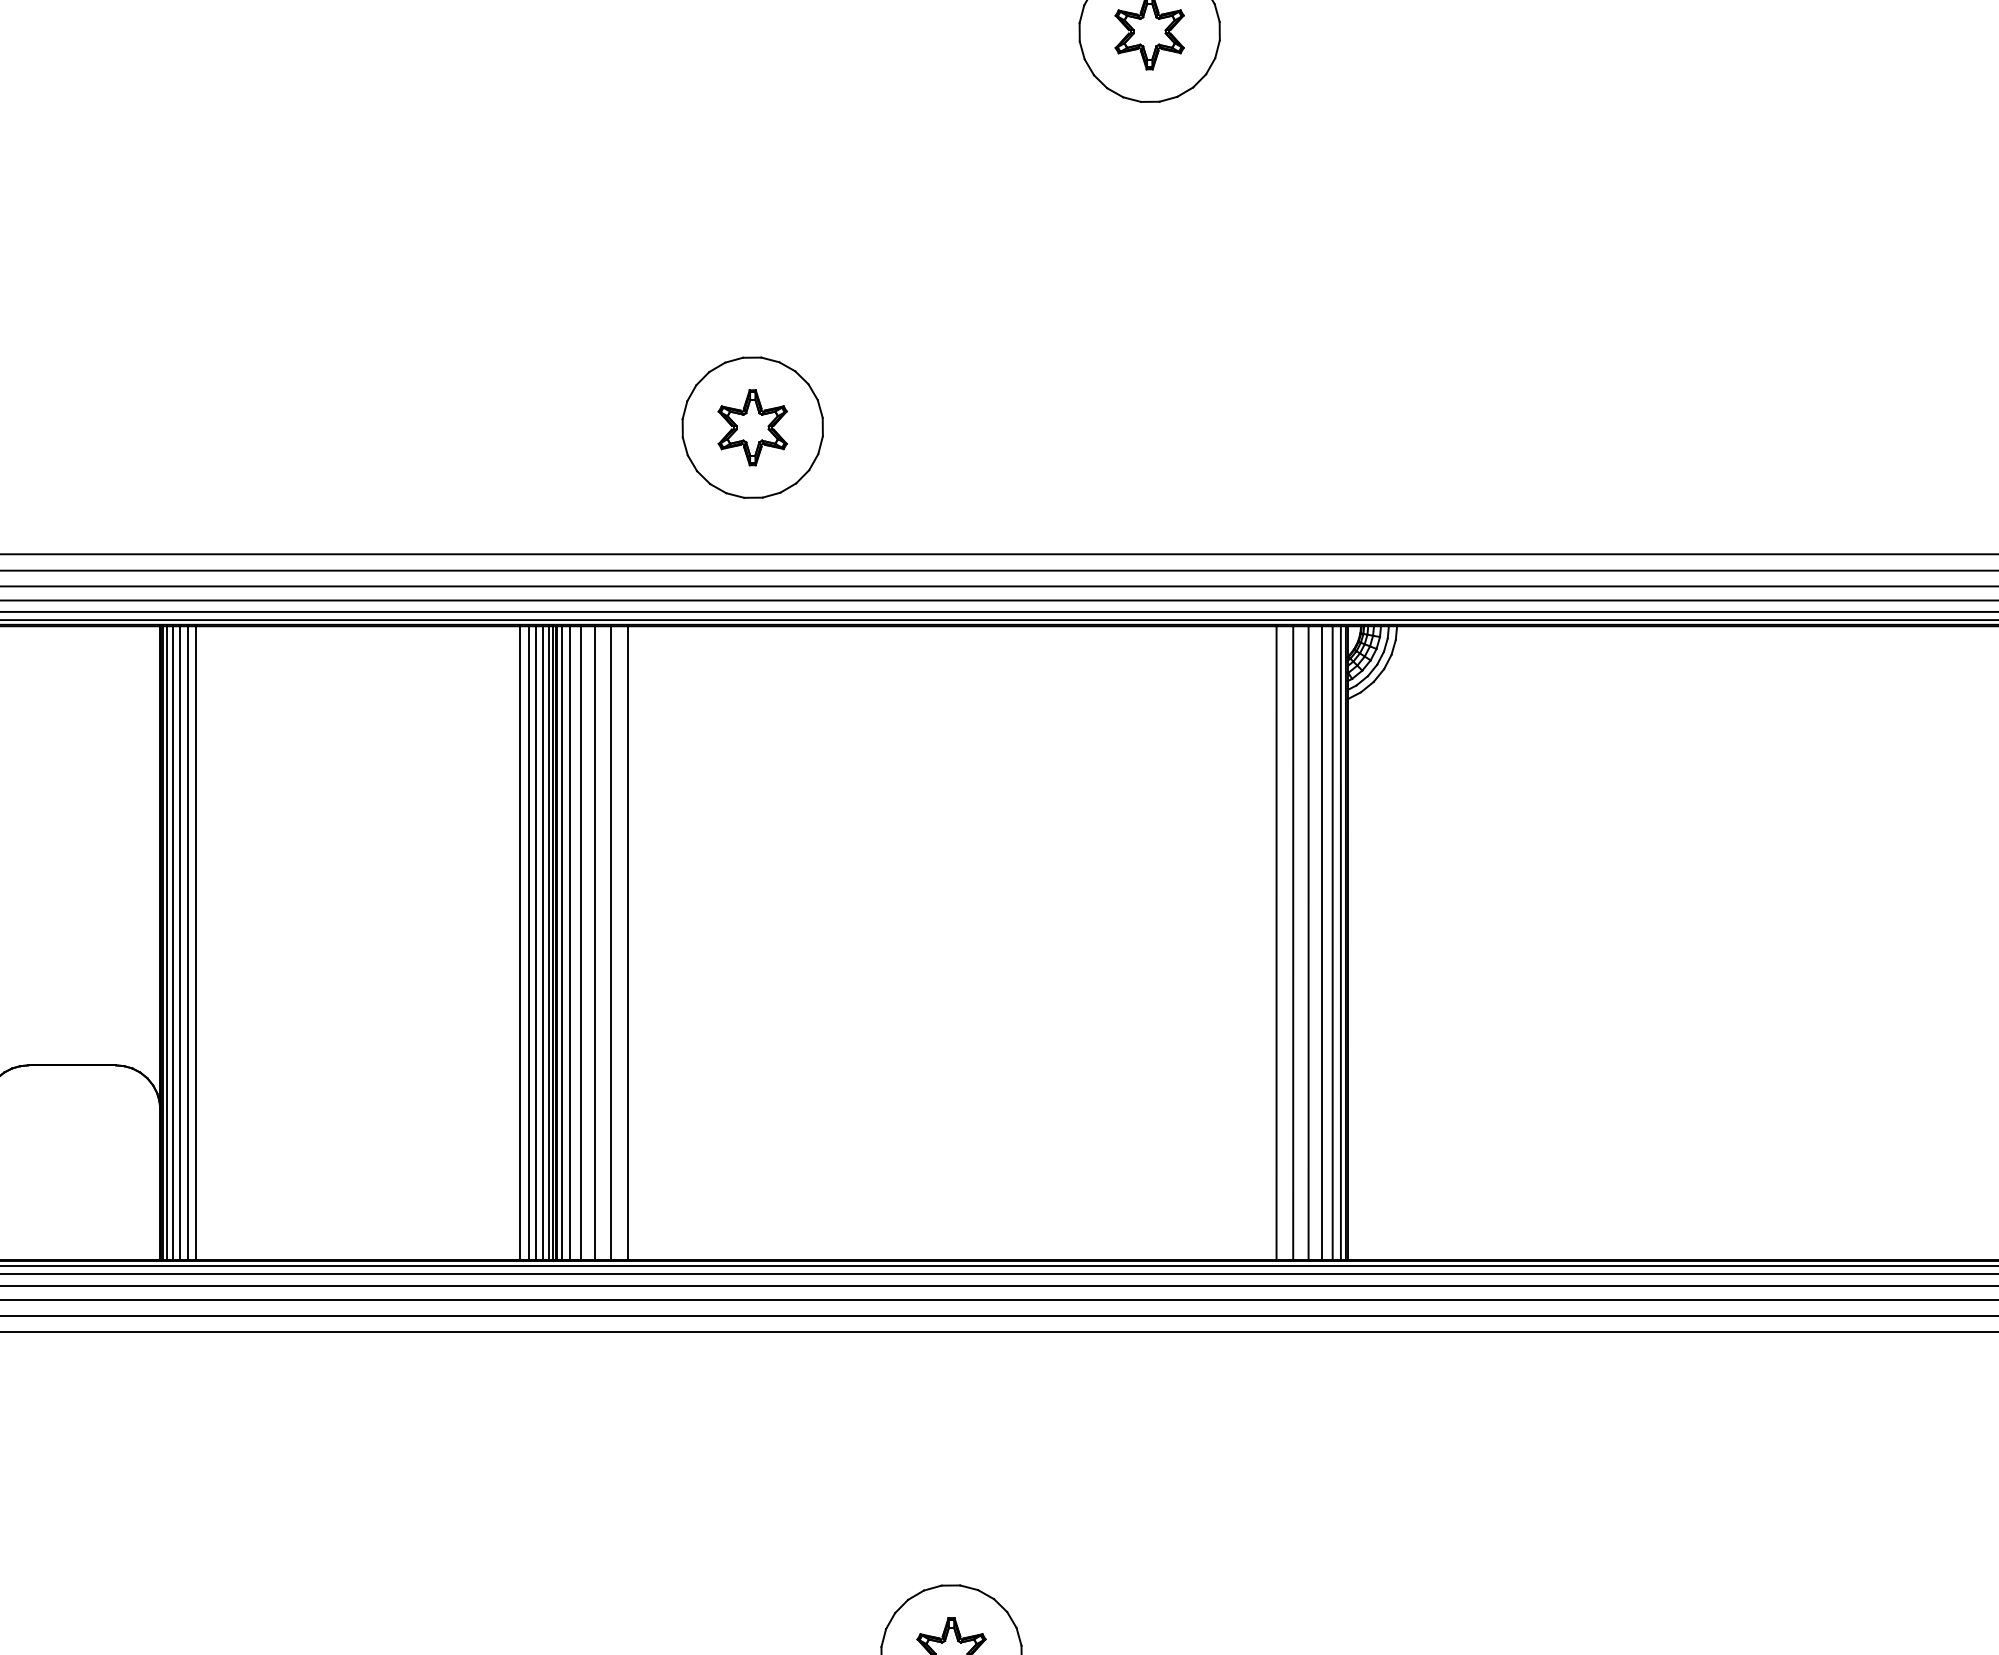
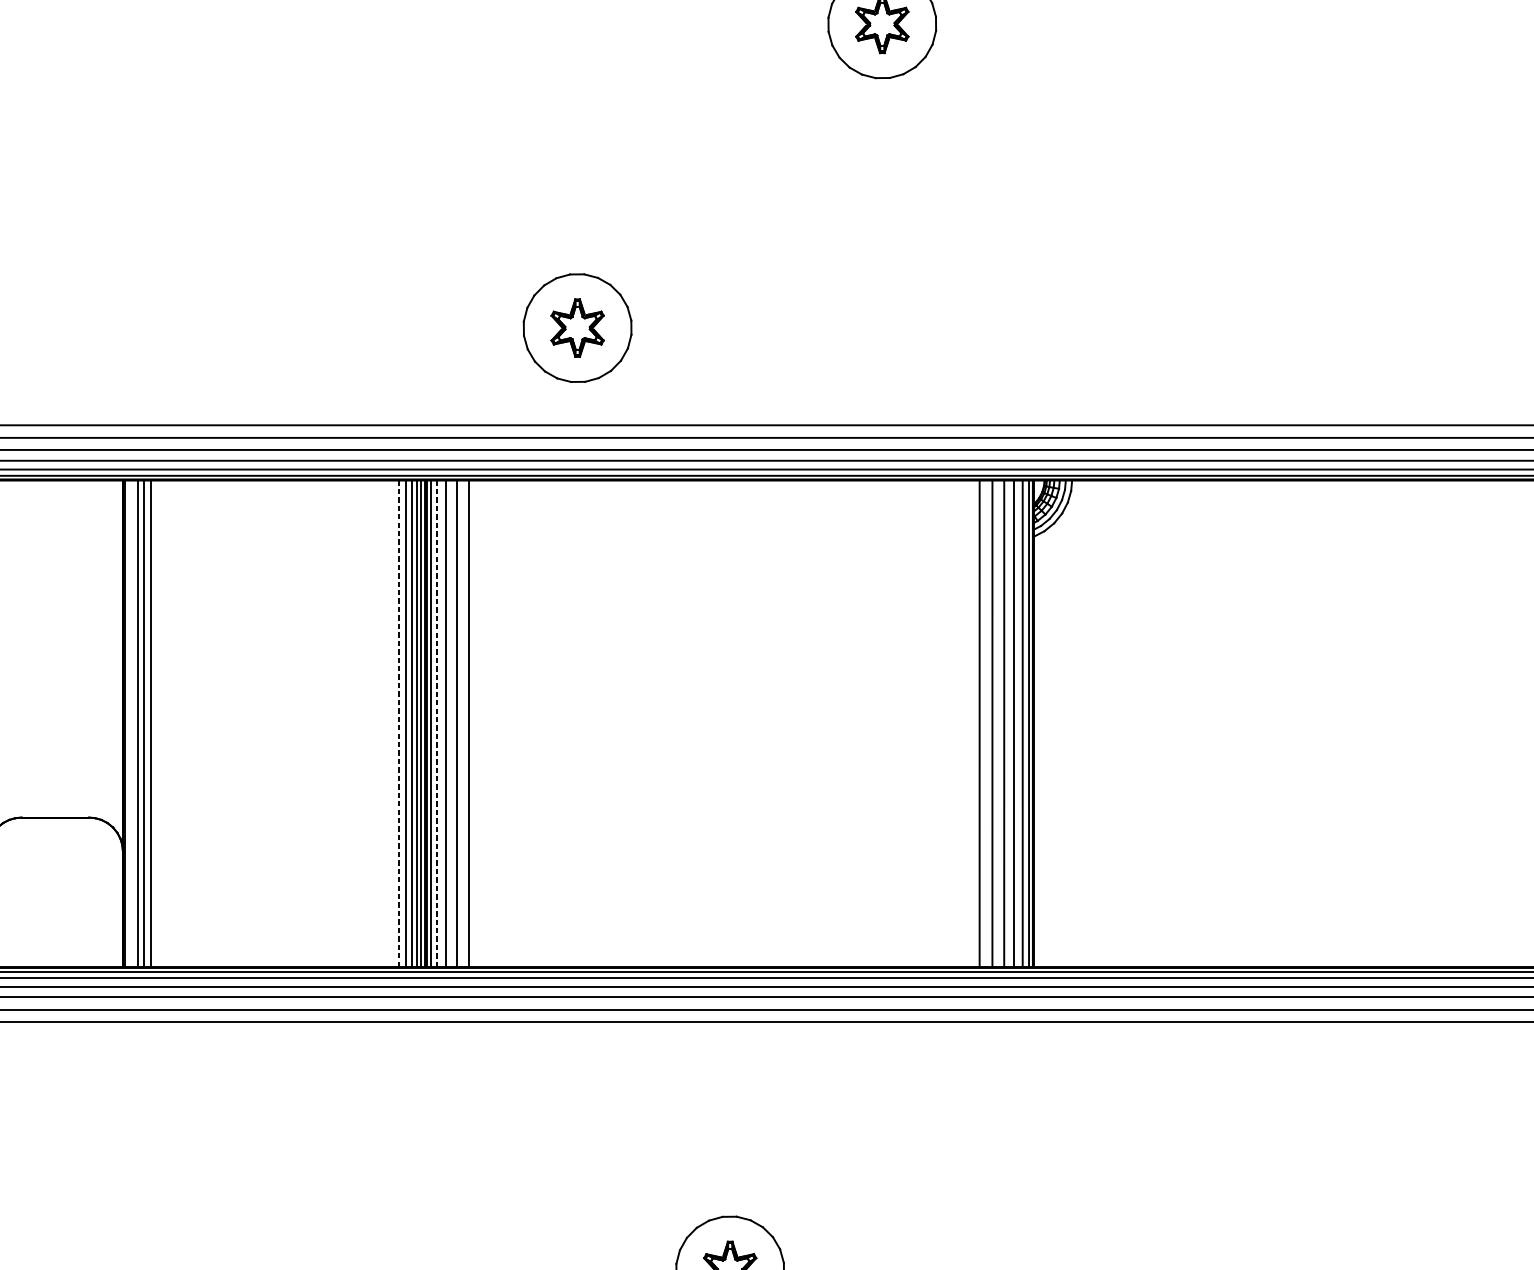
line: (167, 942) -> (128, 723), removed
line: (173, 942) -> (133, 723), removed
line: (627, 942) -> (481, 723), removed
line: (520, 943) -> (399, 724), solid -> dashed
line: (569, 943) -> (436, 724), solid -> dashed

